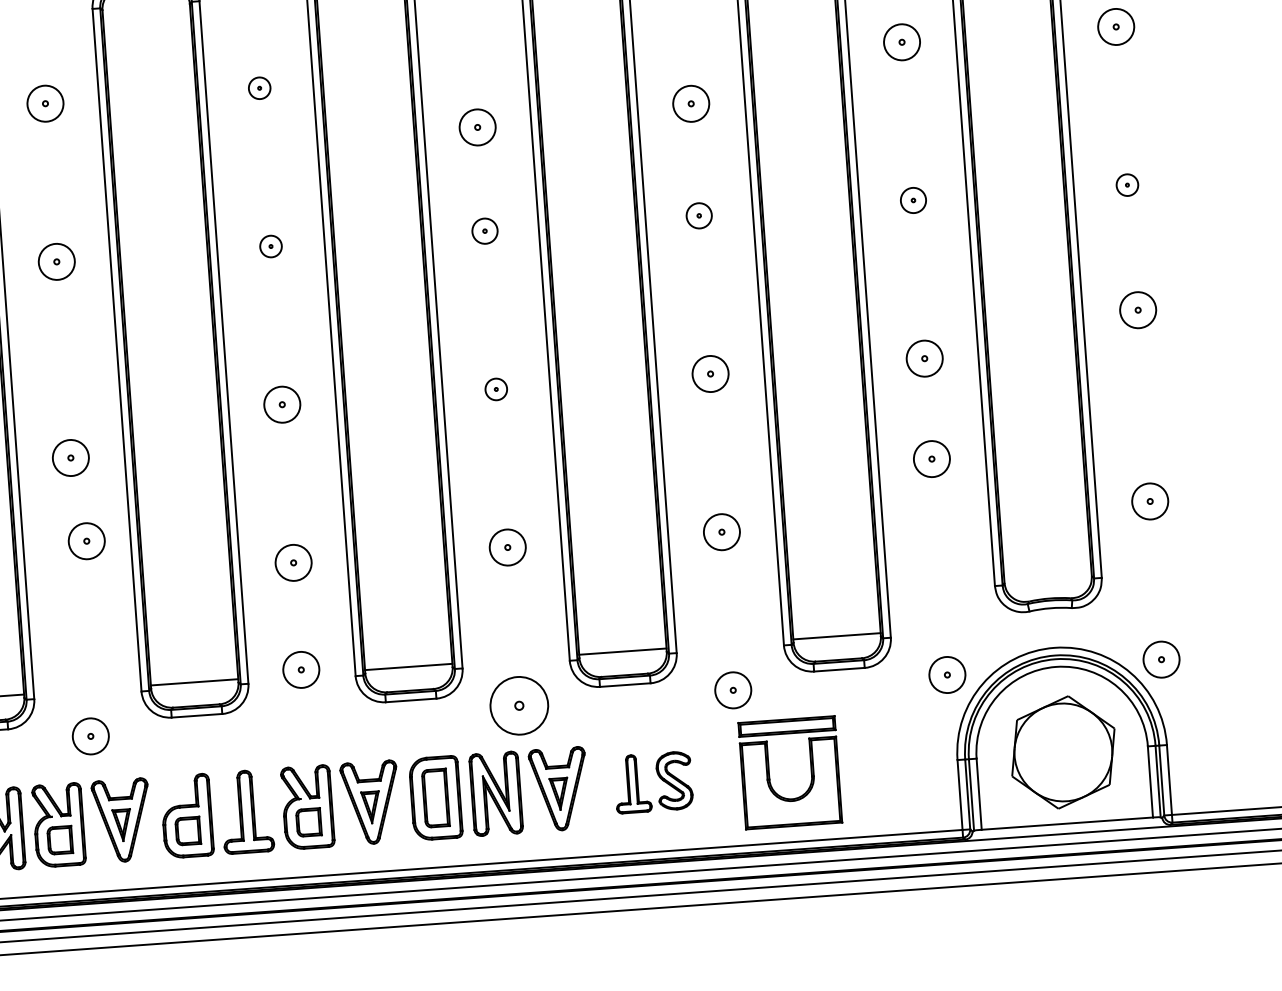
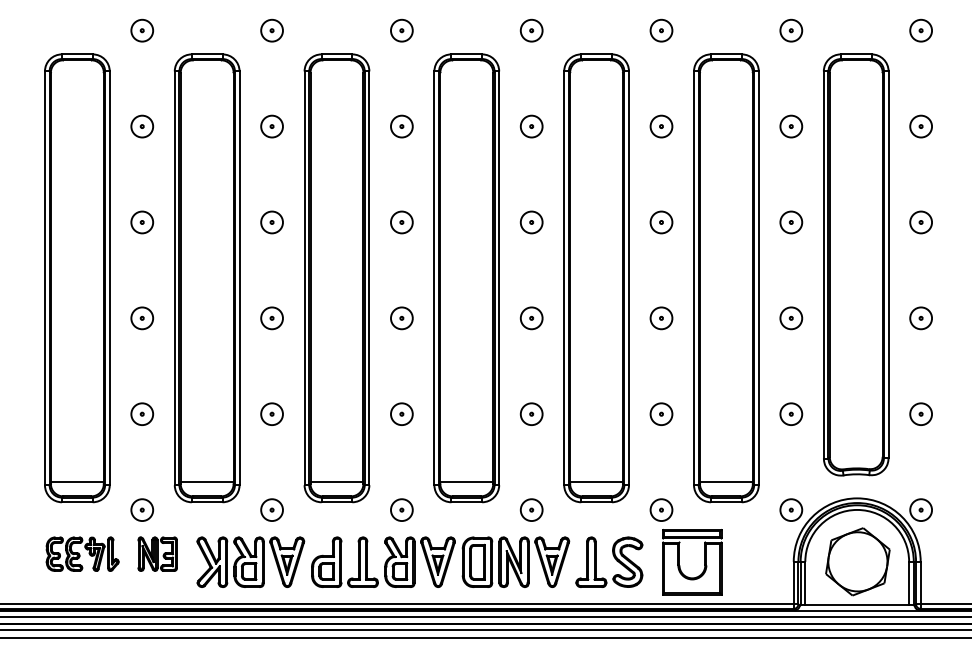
part: (258, 88) -> (401, 126), size x1.67
part: (691, 103) -> (661, 126), moved
part: (477, 127) -> (531, 126), moved
part: (1126, 185) -> (920, 222), size x1.67
part: (913, 200) -> (791, 222), size x1.43
part: (699, 215) -> (661, 222), size x1.43
part: (484, 231) -> (531, 222), size x1.43
part: (270, 246) -> (401, 222), size x1.67
part: (1137, 310) -> (920, 318), moved
part: (496, 389) -> (531, 318), size x1.67
part: (932, 457) -> (791, 413), moved
part: (69, 458) -> (271, 318), moved
part: (85, 540) -> (271, 413), moved
part: (300, 668) -> (401, 509), moved
part: (518, 704) -> (531, 509), size x0.62
part: (653, 781) -> (609, 561), size x1.43

